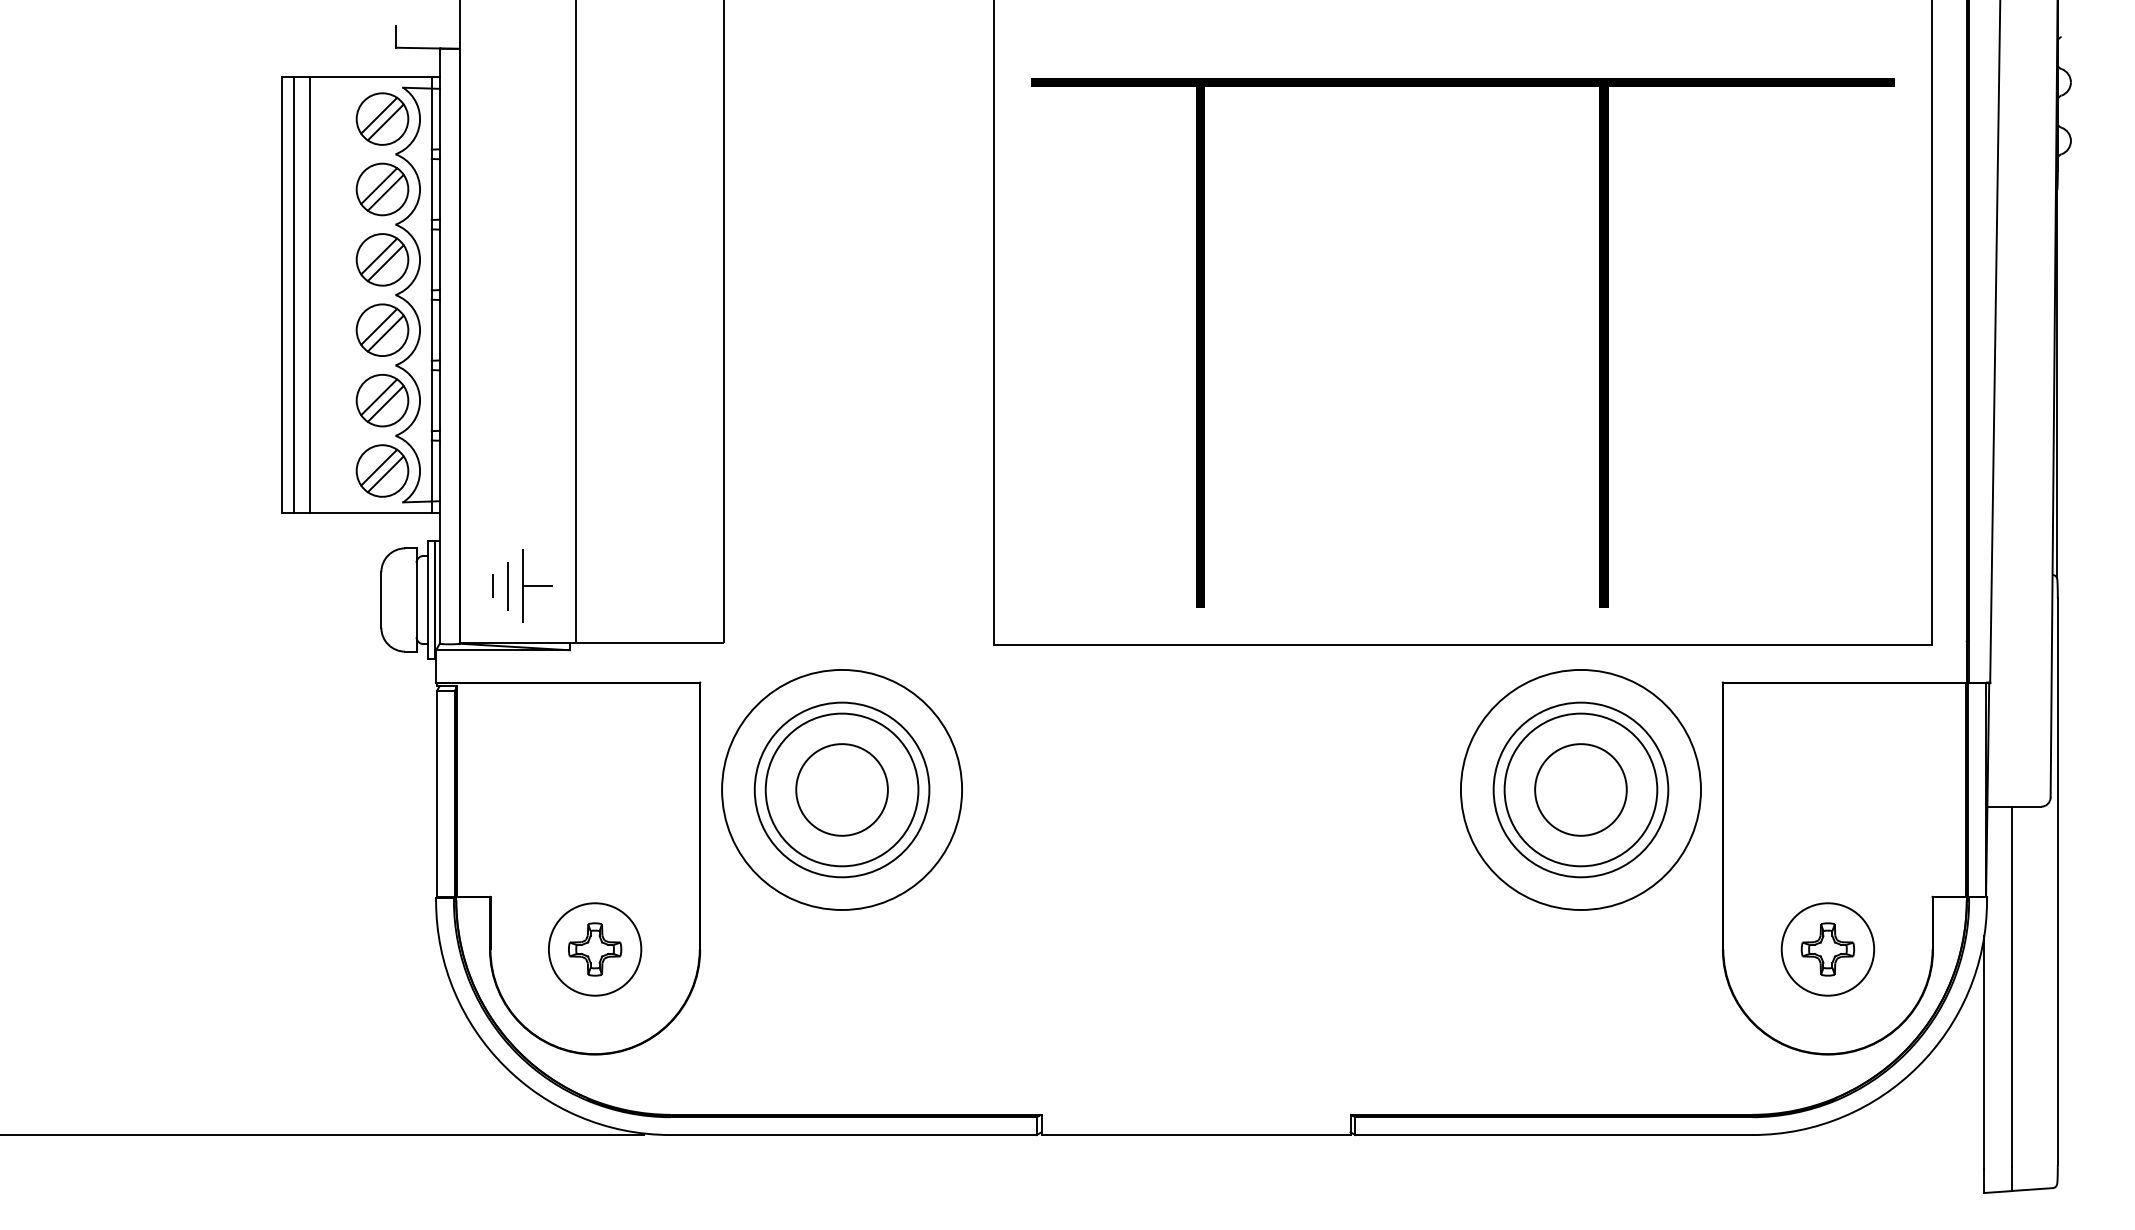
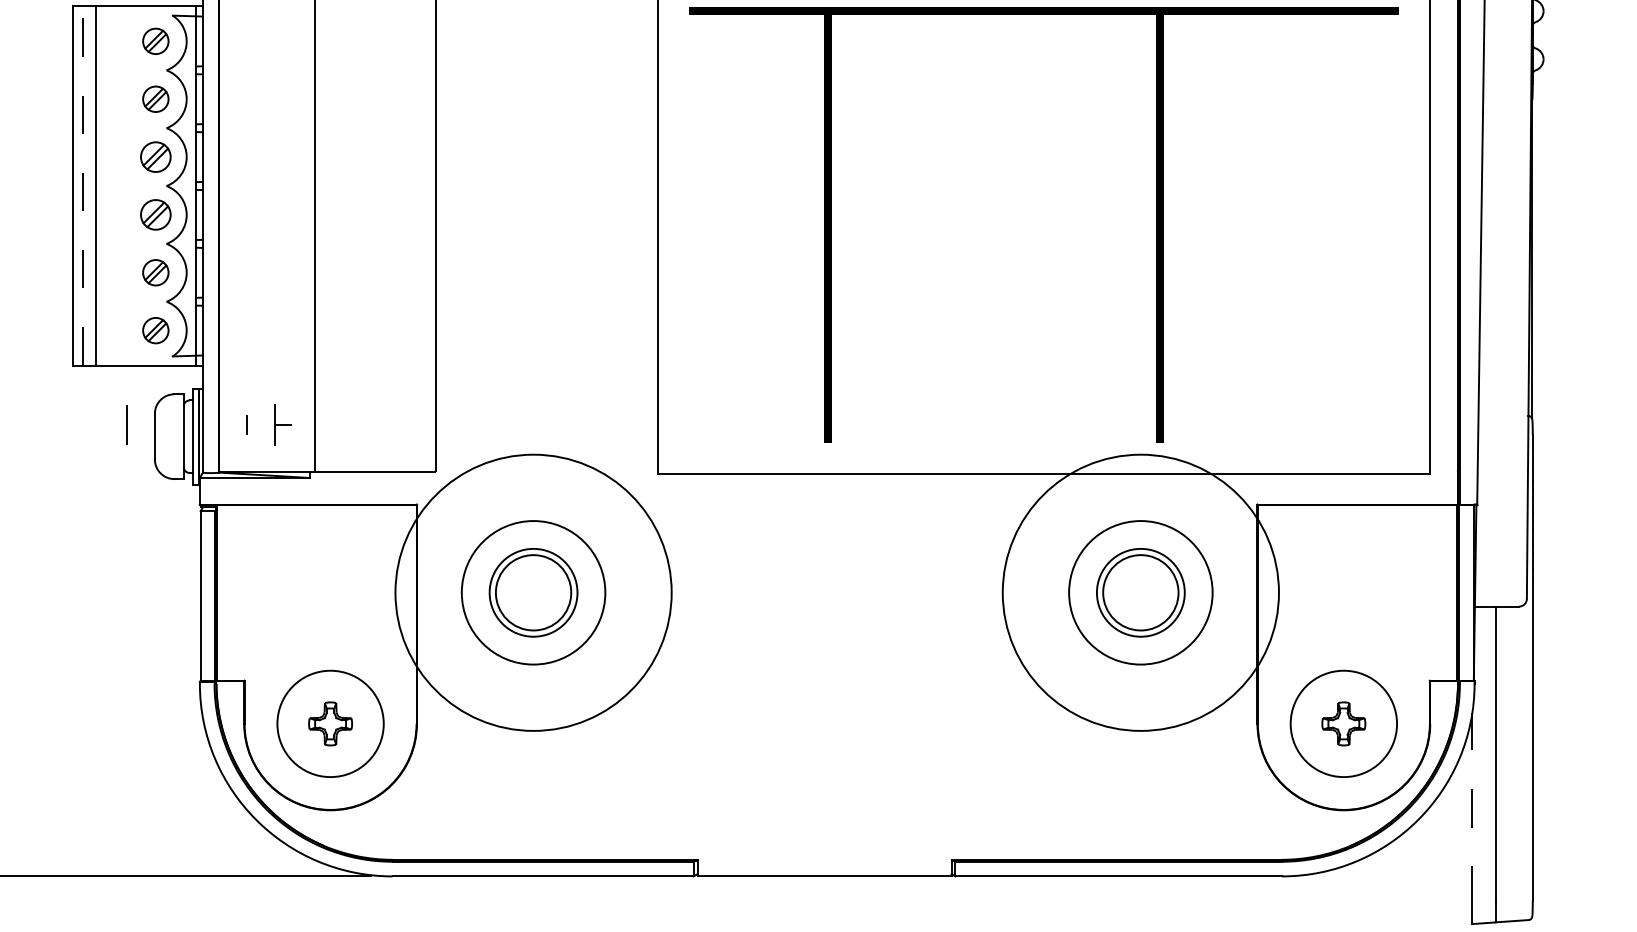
part: (382, 118) -> (155, 40), size x0.6
part: (382, 189) -> (155, 99), size x0.6
part: (382, 259) -> (155, 156), size x0.7
line: (294, 294) -> (83, 185), solid -> dashed
part: (382, 329) -> (155, 214), size x0.7
part: (382, 400) -> (155, 272), size x0.6
part: (382, 470) -> (155, 330), size x0.6
part: (537, 585) -> (283, 424), size x0.7
line: (507, 586) -> (127, 425), moved
circle: (841, 789) -> (533, 592), size x0.7
circle: (842, 789) -> (533, 592), size x1.4
circle: (1580, 789) -> (1140, 592), size x0.7
circle: (1580, 789) -> (1140, 592), size x1.4
circle: (594, 949) -> (330, 723), size x1.4
circle: (1827, 949) -> (1343, 723), size x1.4
line: (1984, 1052) -> (1472, 808), solid -> dashed

